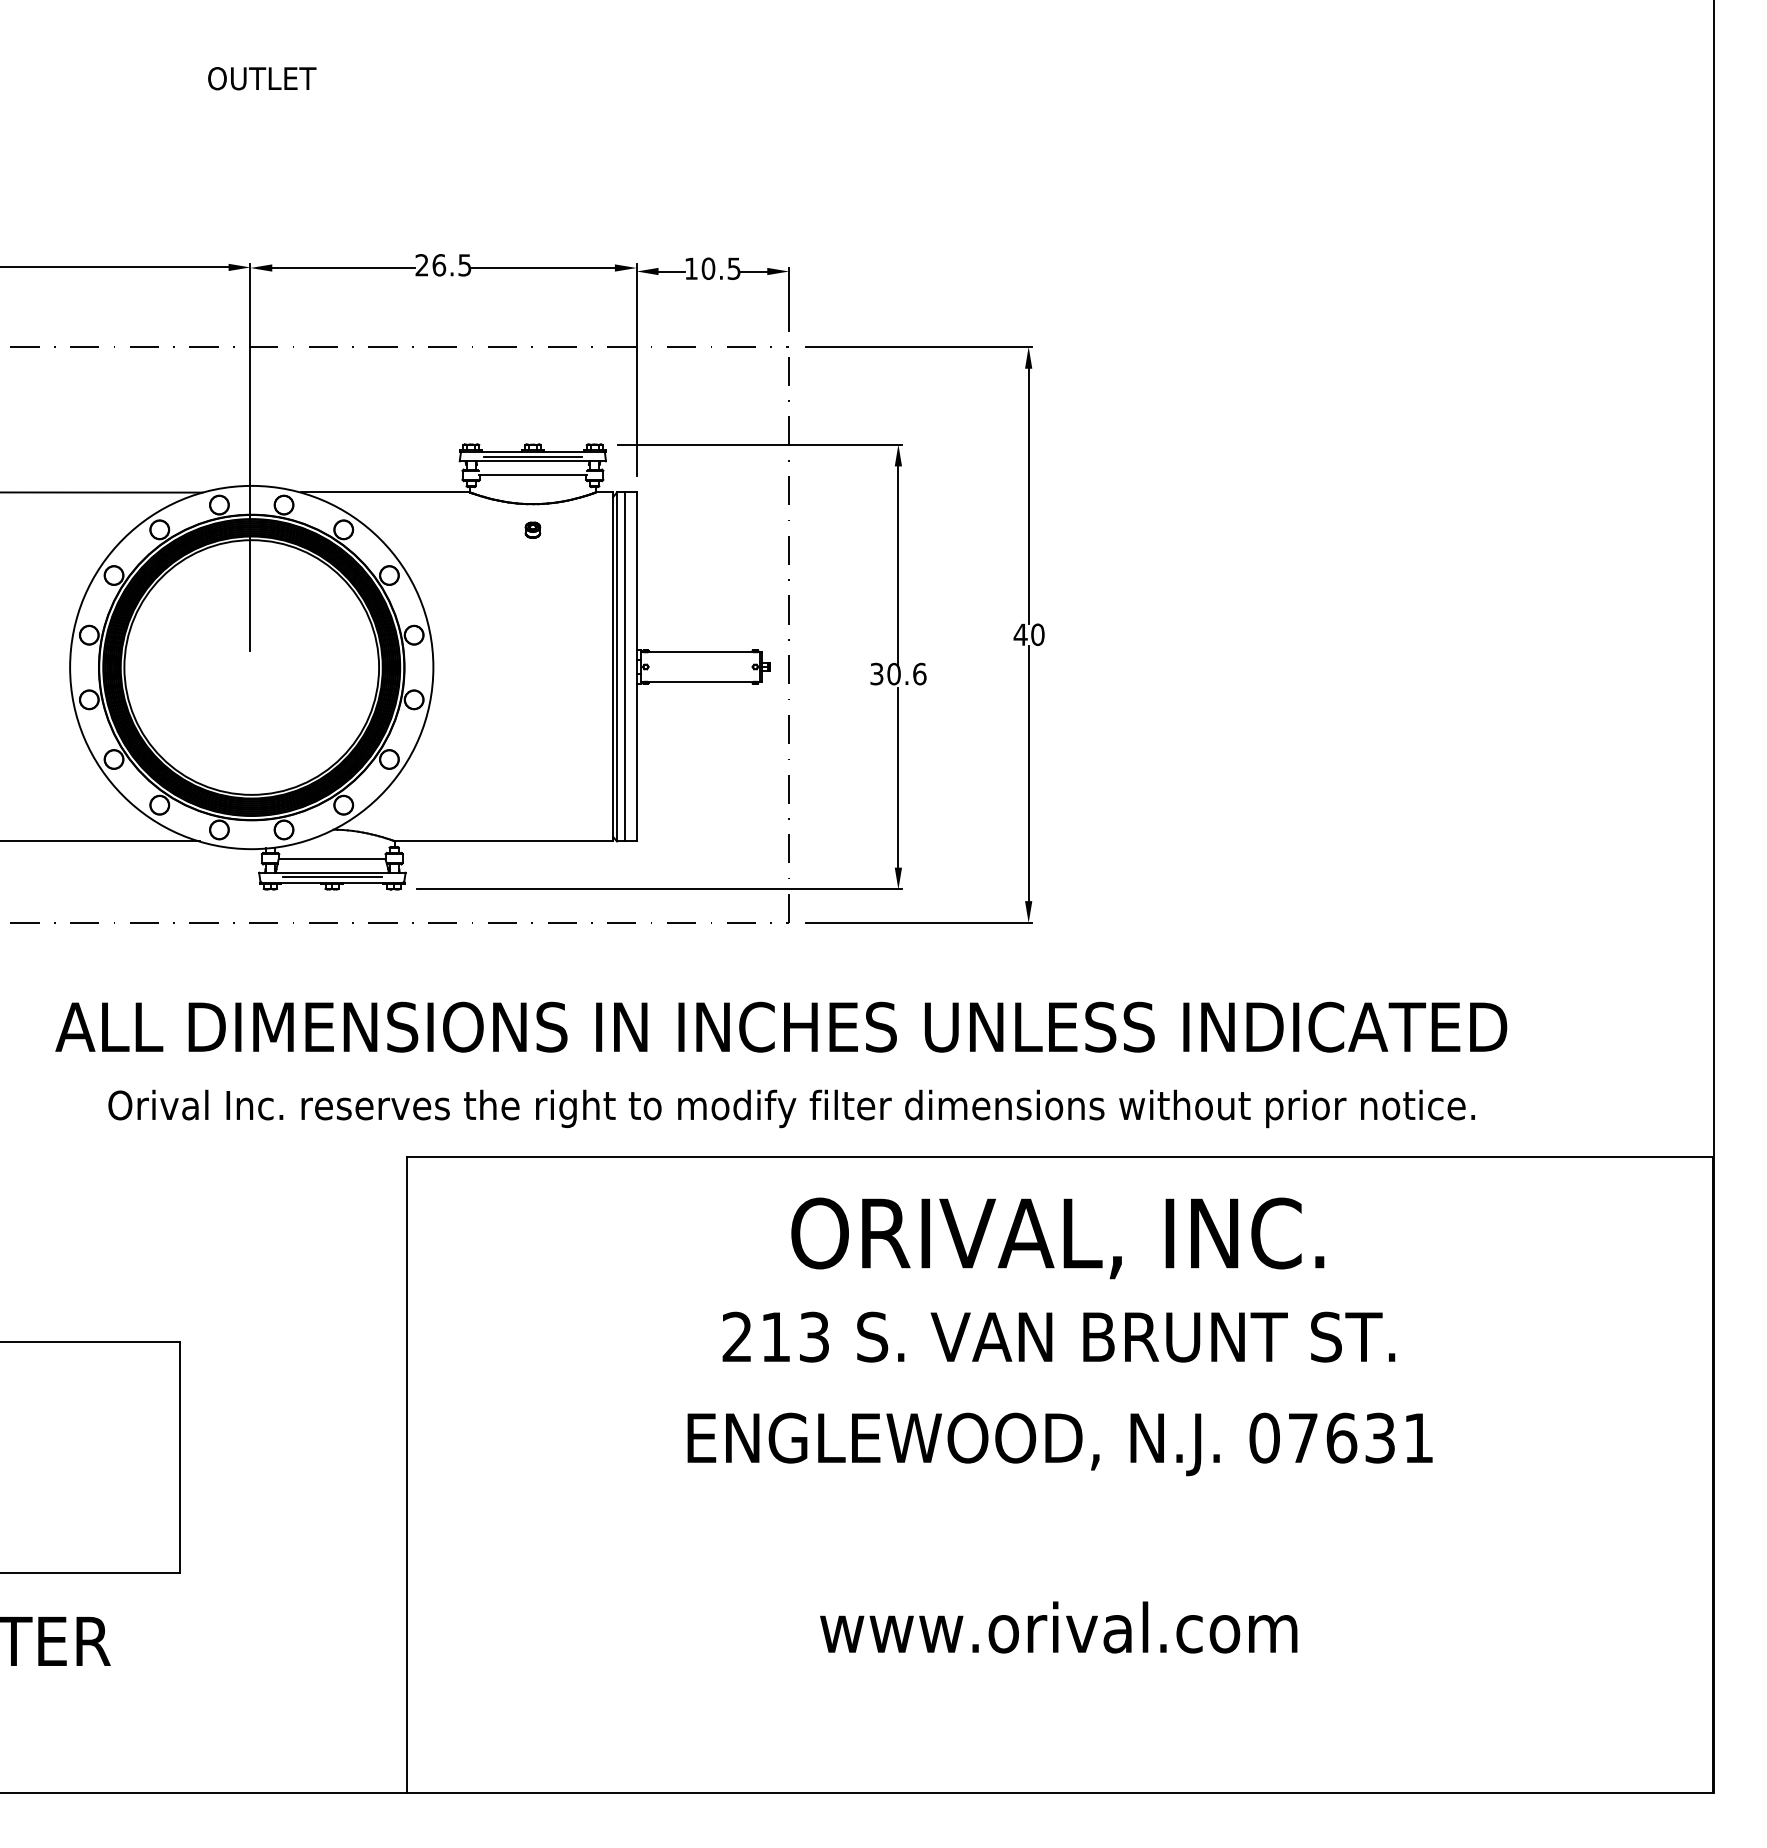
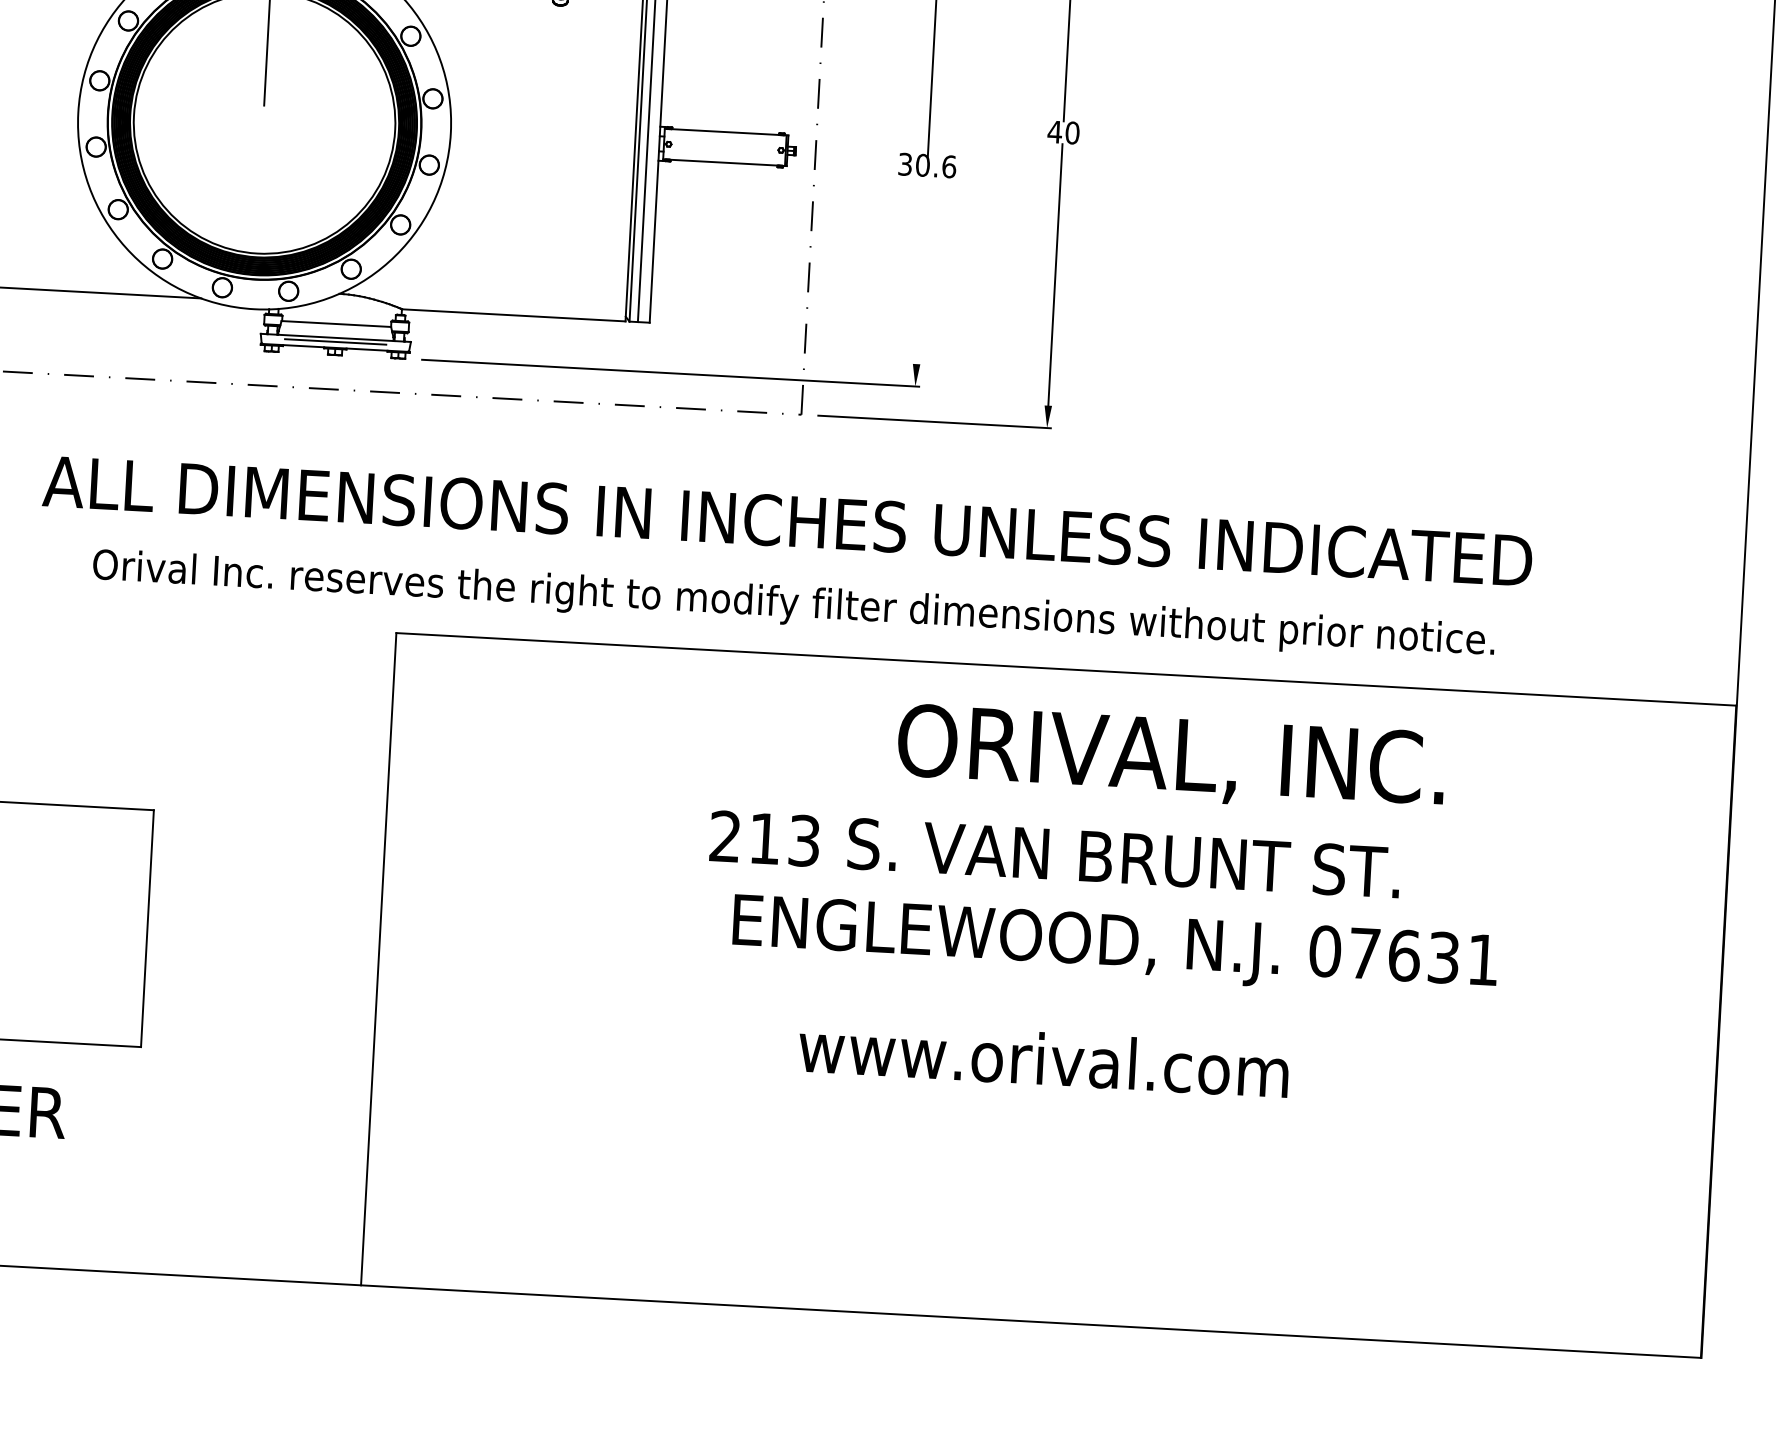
line: (898, 777) -> (921, 271), removed
text: (1057, 1238) -> (1170, 759), moved
text: (1059, 1444) -> (1114, 946), moved
text: (1058, 1627) -> (1043, 1058), moved

